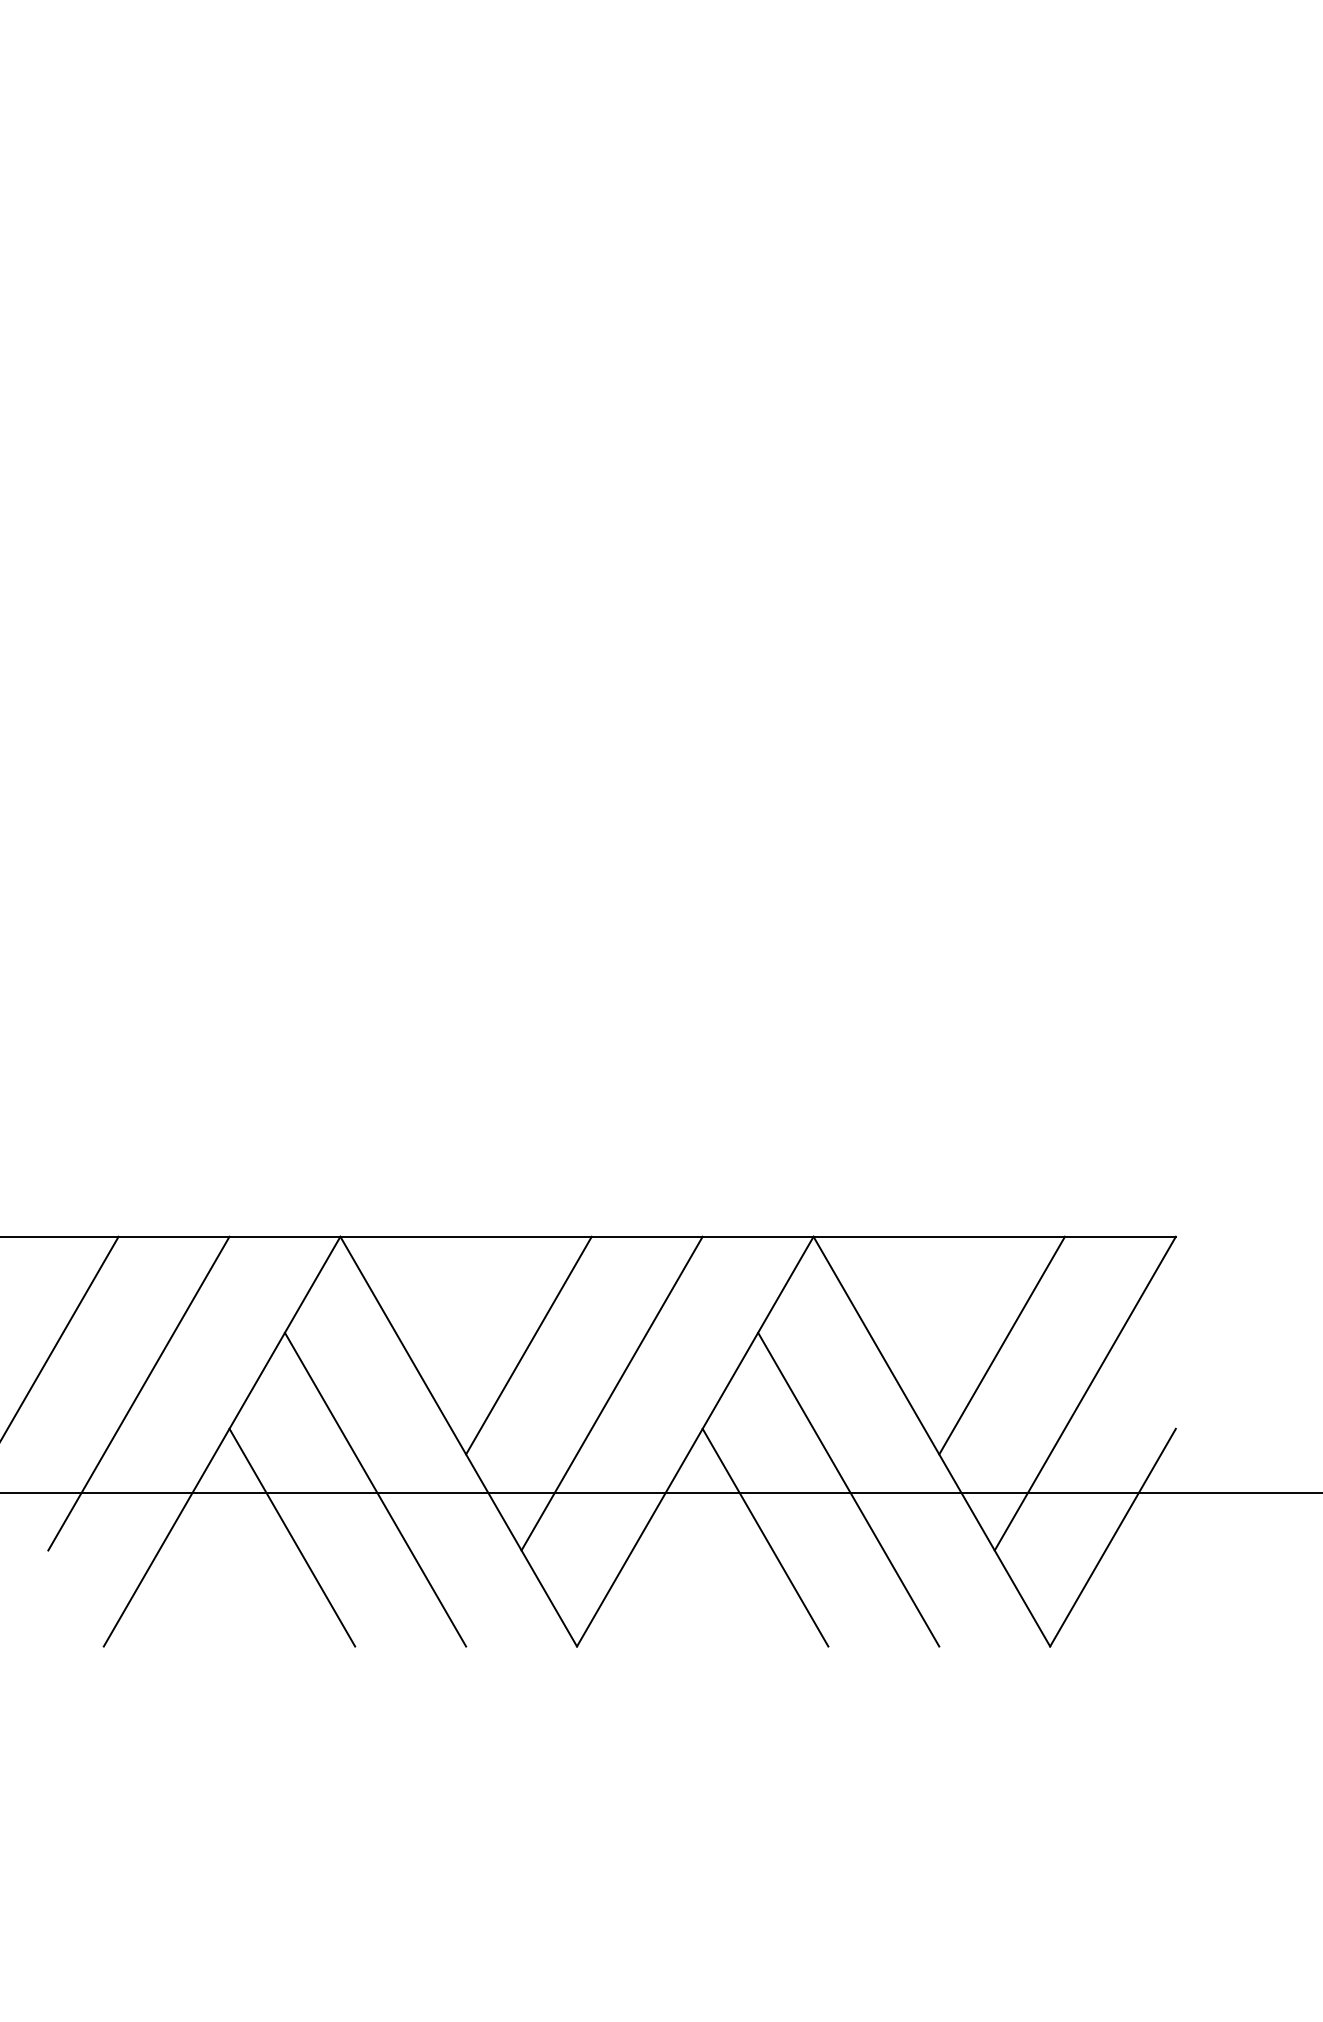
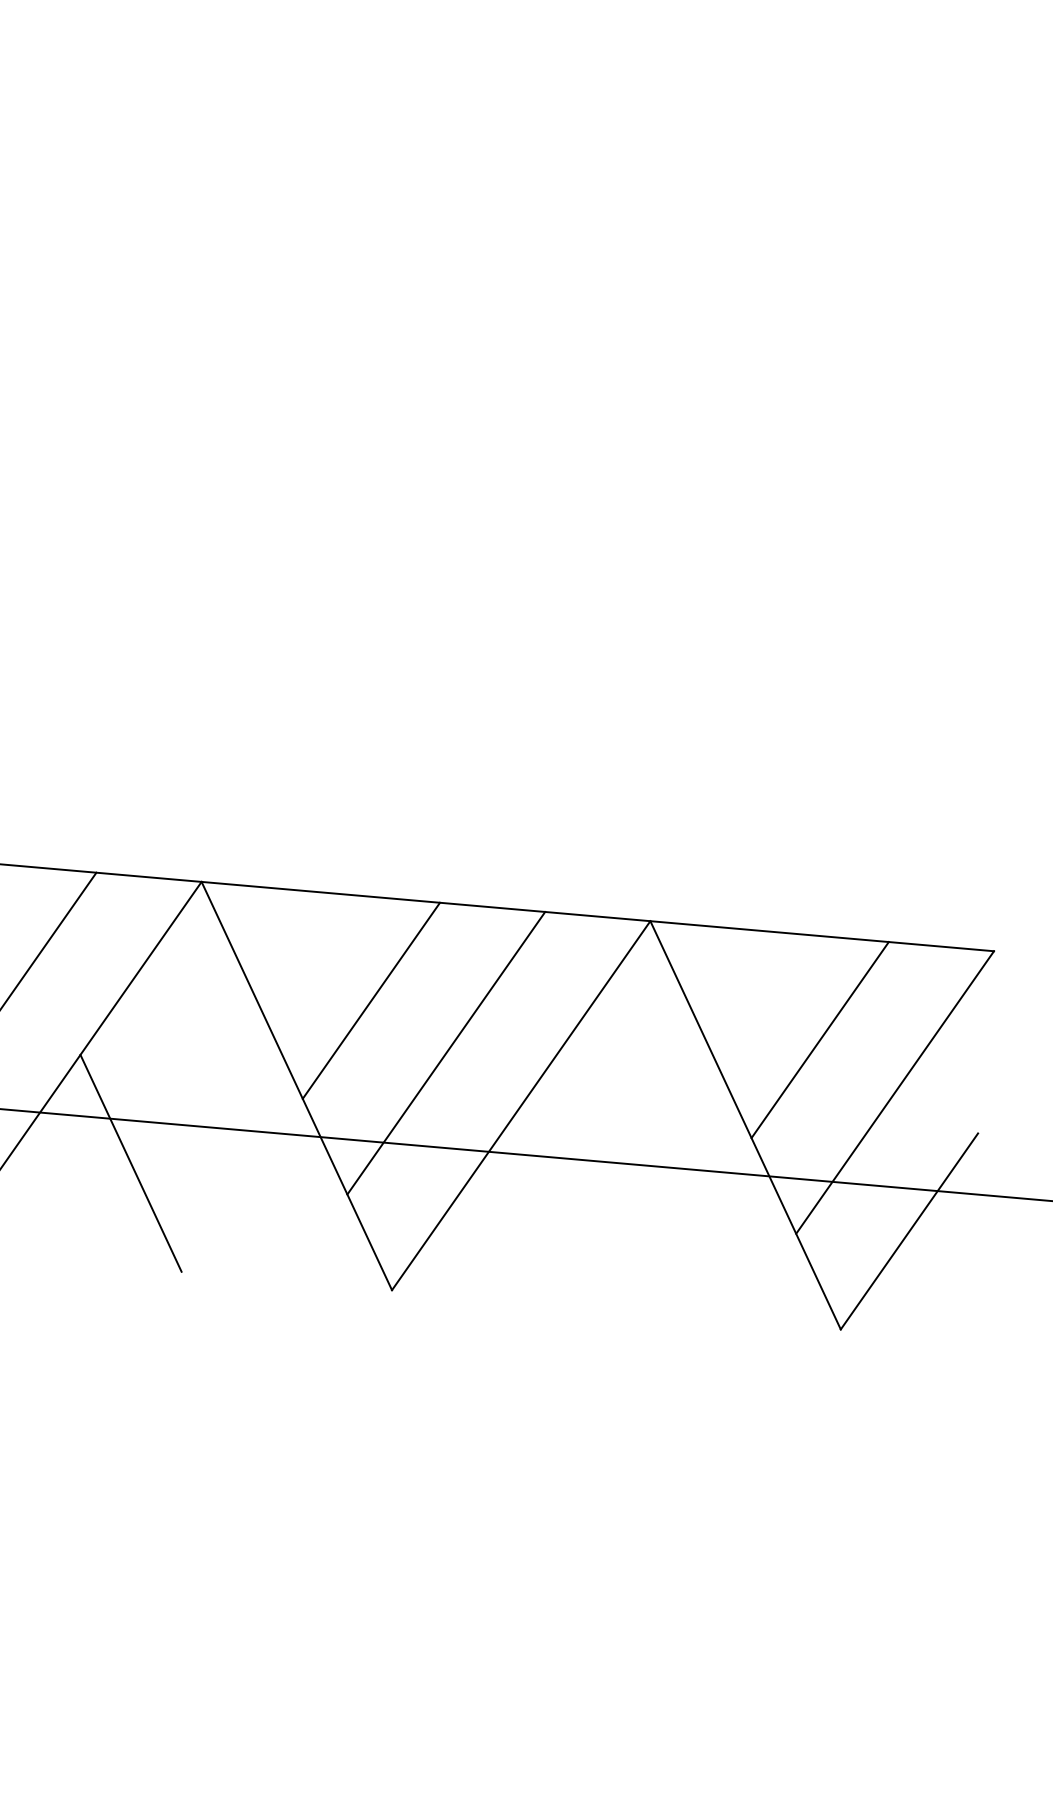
line: (375, 1489) -> (213, 1124), removed
line: (848, 1489) -> (662, 1163), removed
line: (765, 1537) -> (579, 1202), removed

